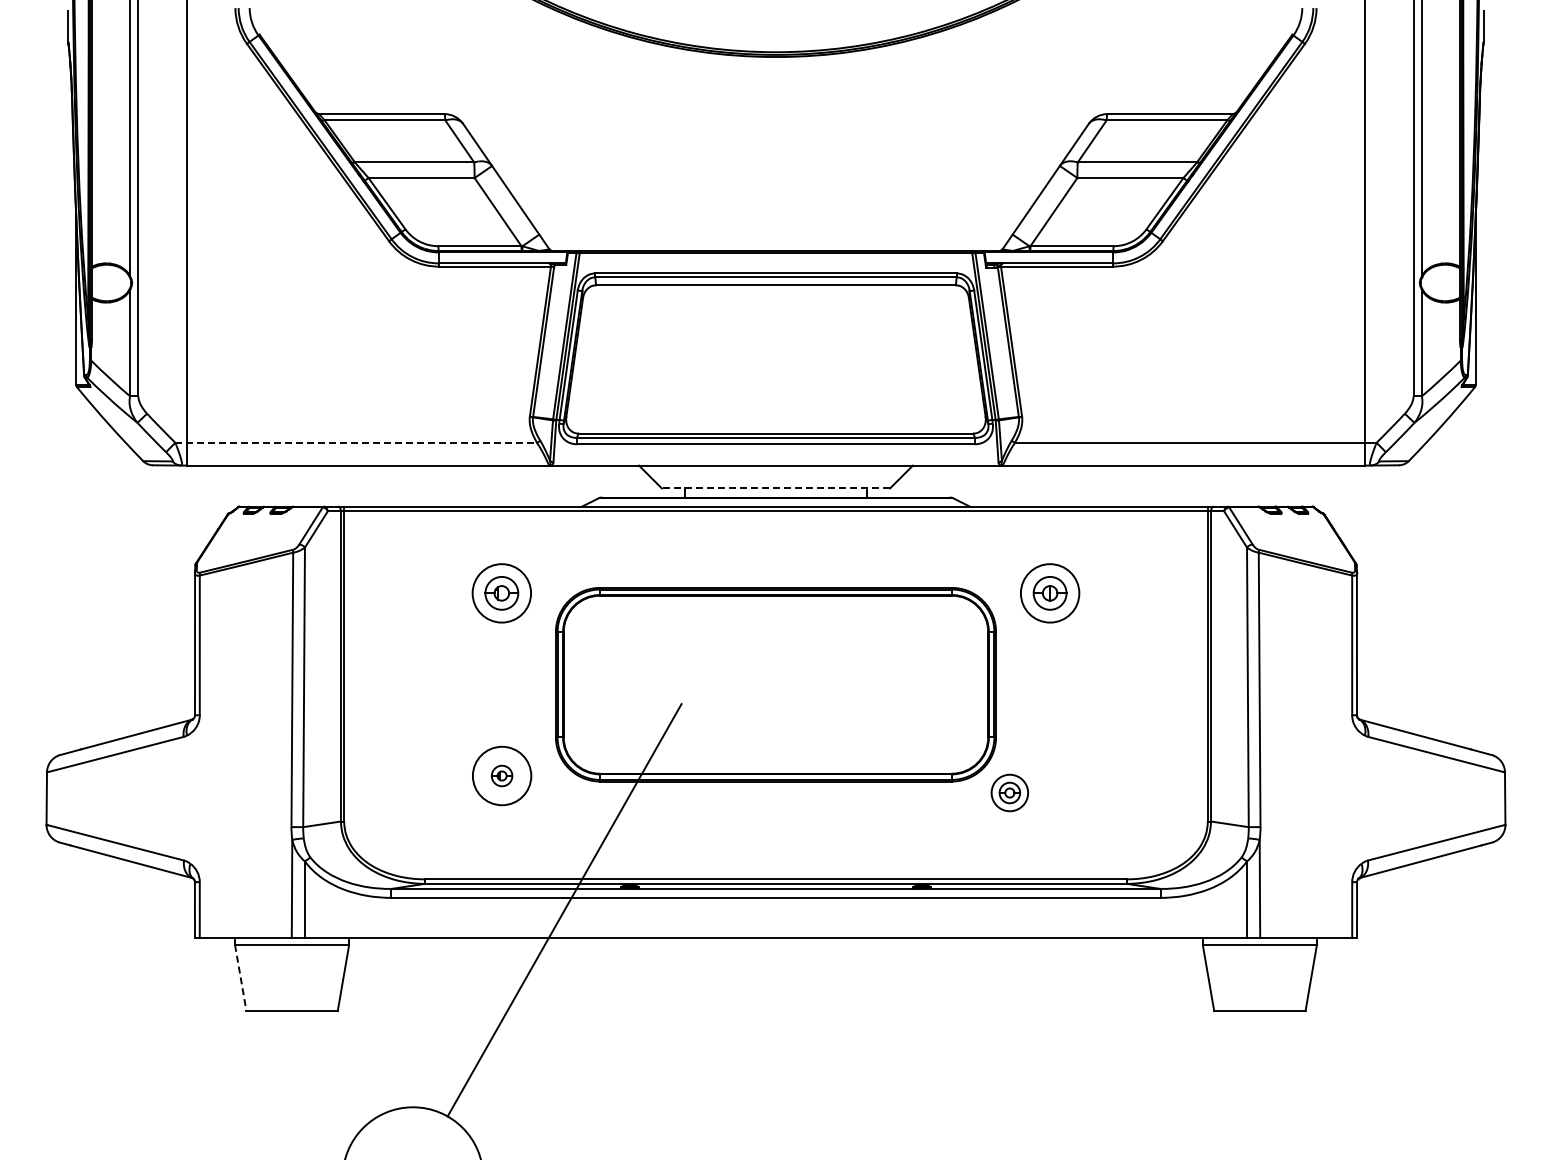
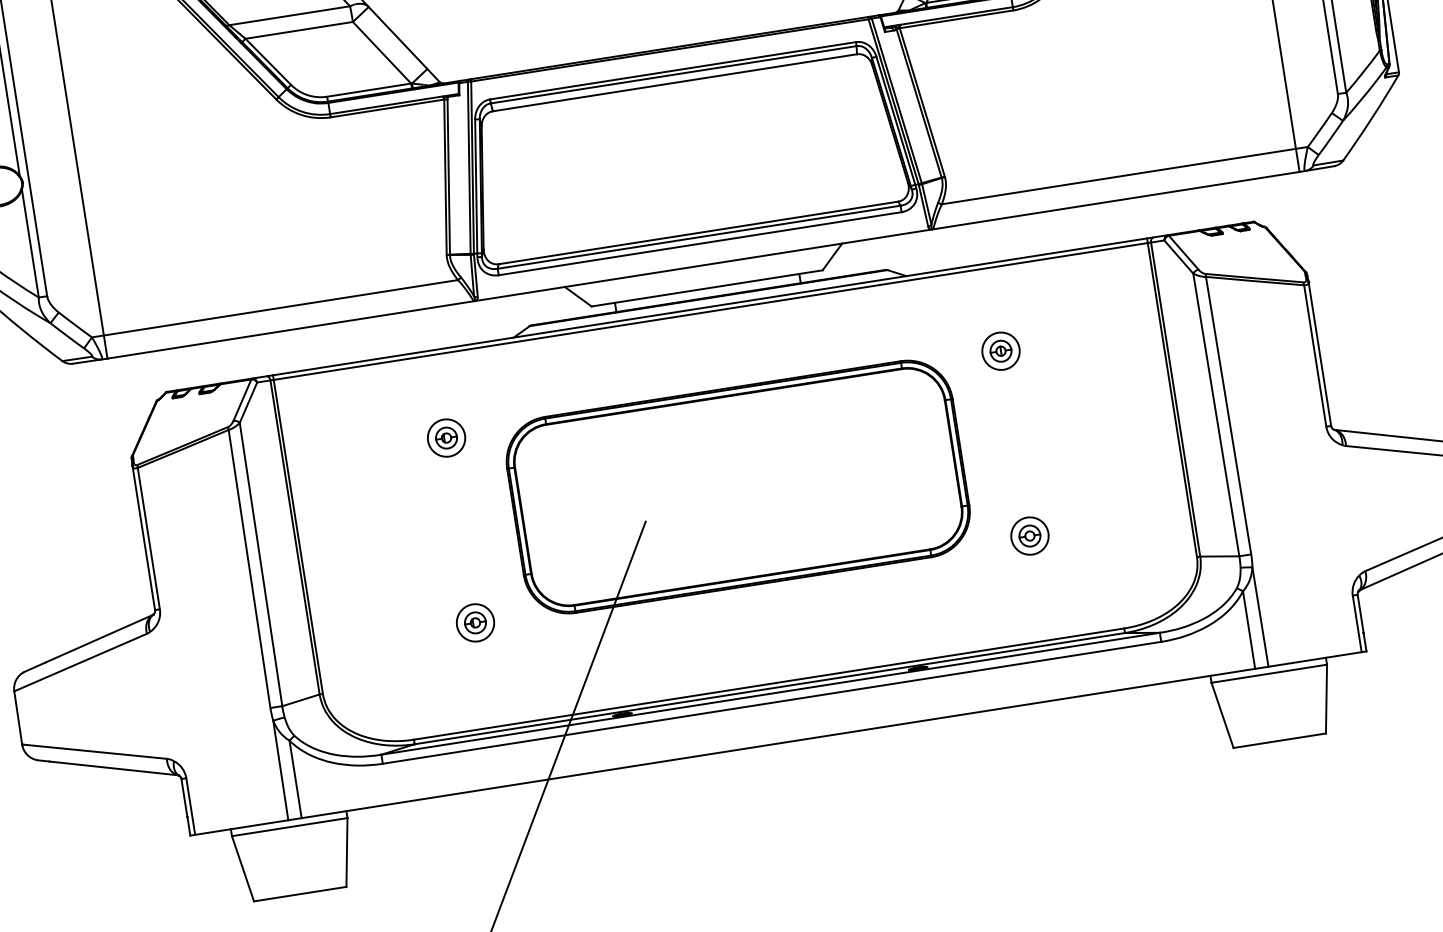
line: (356, 442) -> (275, 308), dashed -> solid
line: (775, 488) -> (706, 288), dashed -> solid
part: (502, 593) -> (446, 438), size x0.62
part: (1049, 593) -> (1000, 351), size x0.62
circle: (501, 775) -> (474, 622), size x0.62
part: (1009, 792) -> (1029, 535), moved
line: (240, 978) -> (242, 869), dashed -> solid

